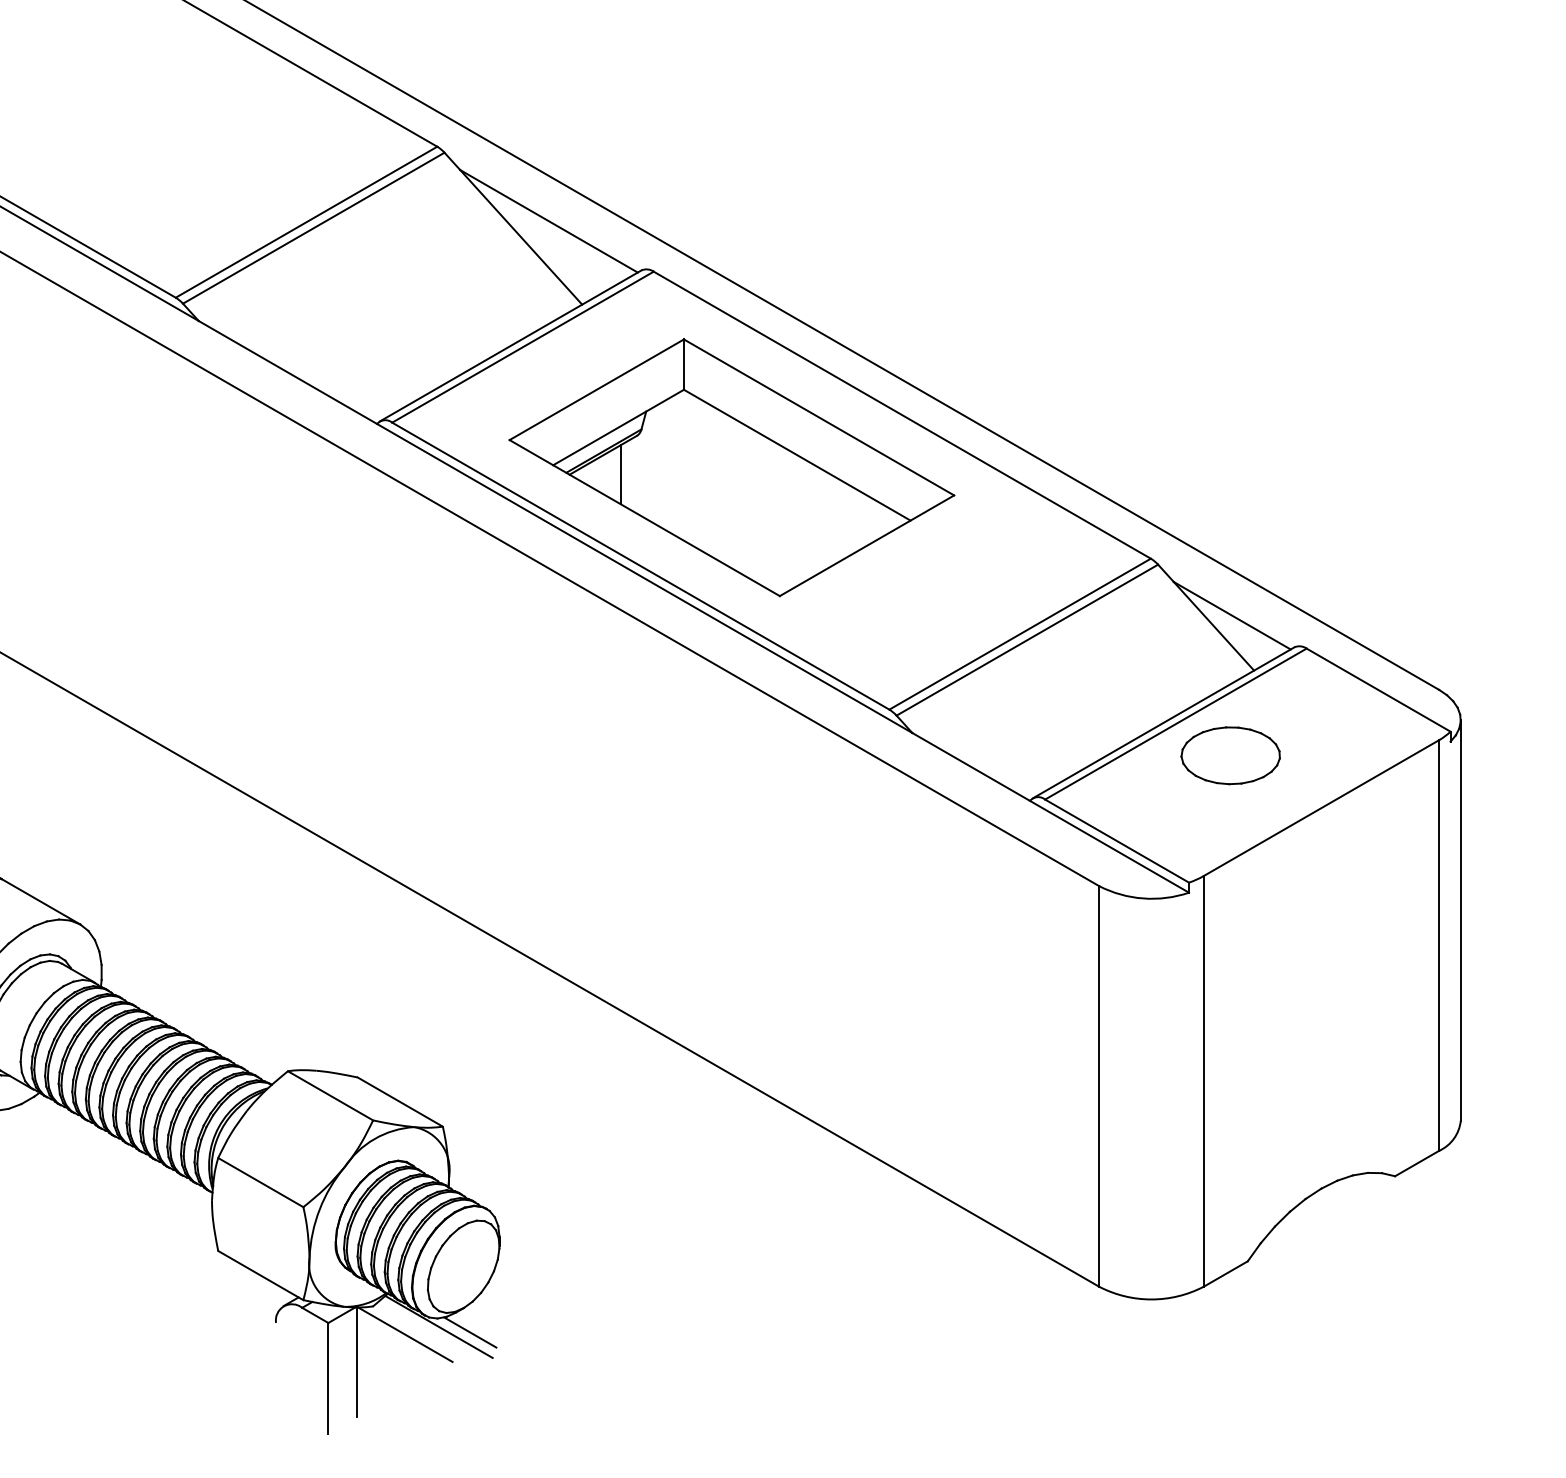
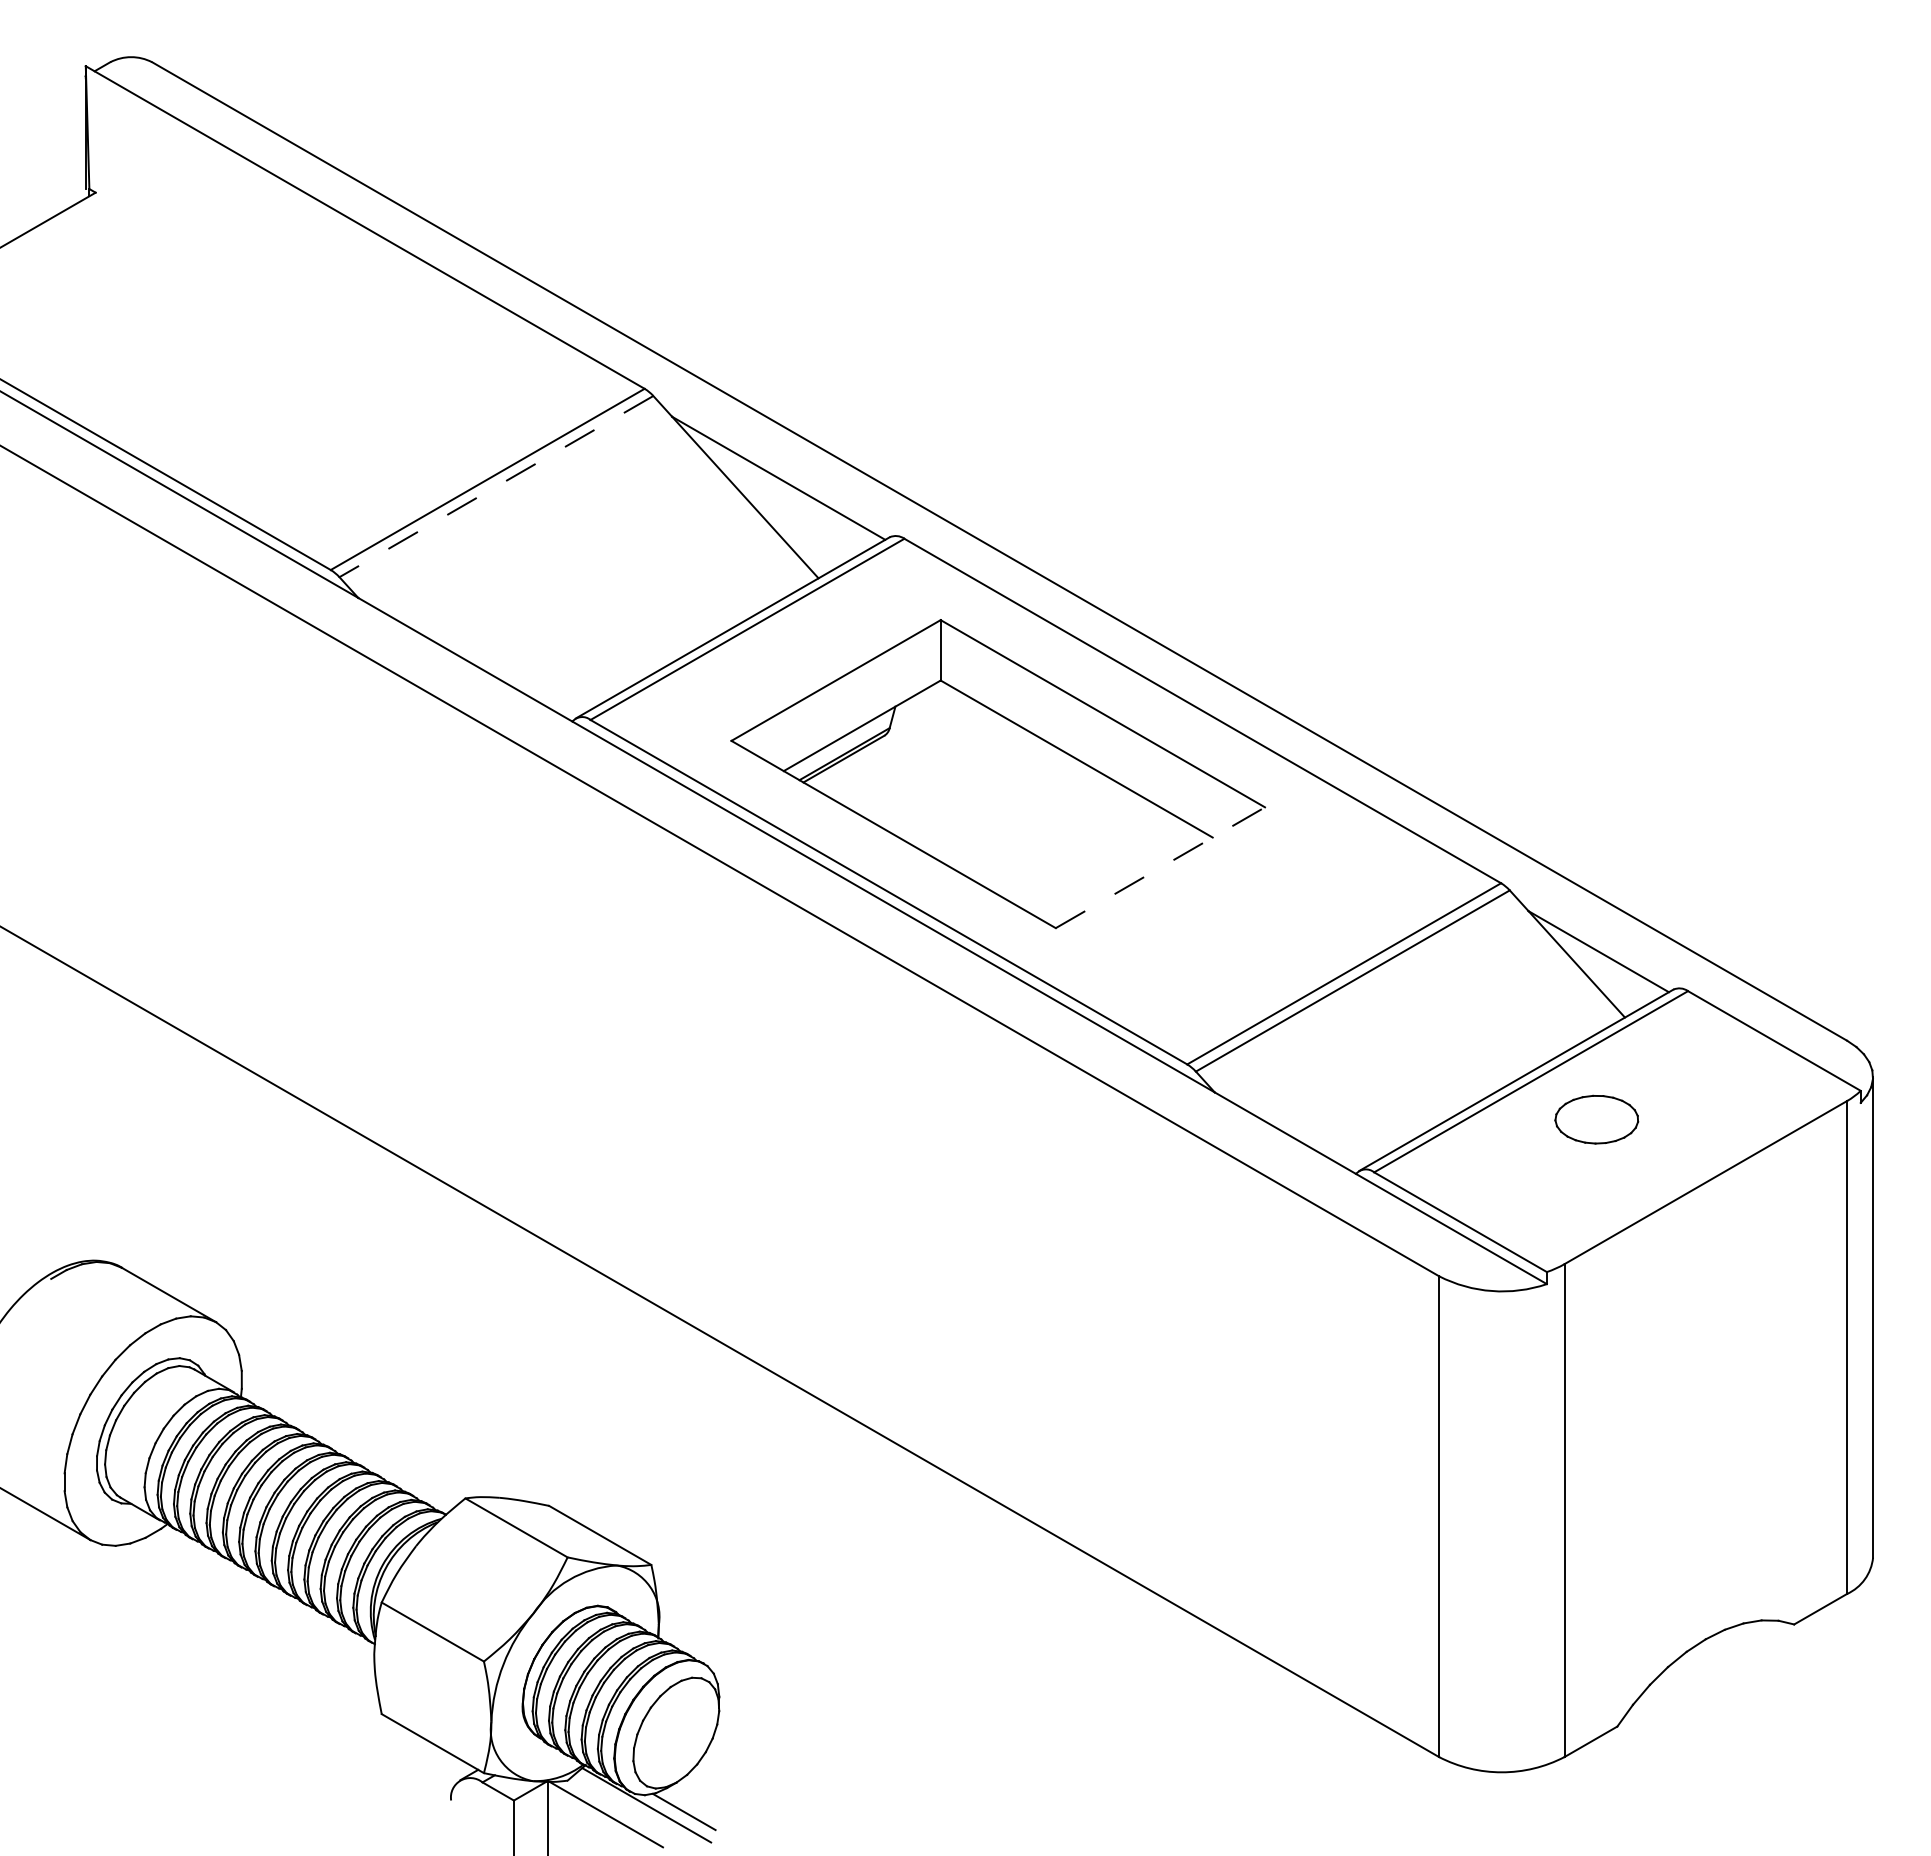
line: (313, 228) -> (495, 486), solid -> dashed
line: (620, 474) -> (864, 782), removed
line: (867, 545) -> (1160, 867), solid -> dashed
part: (1230, 755) -> (1596, 1119), size x0.7

